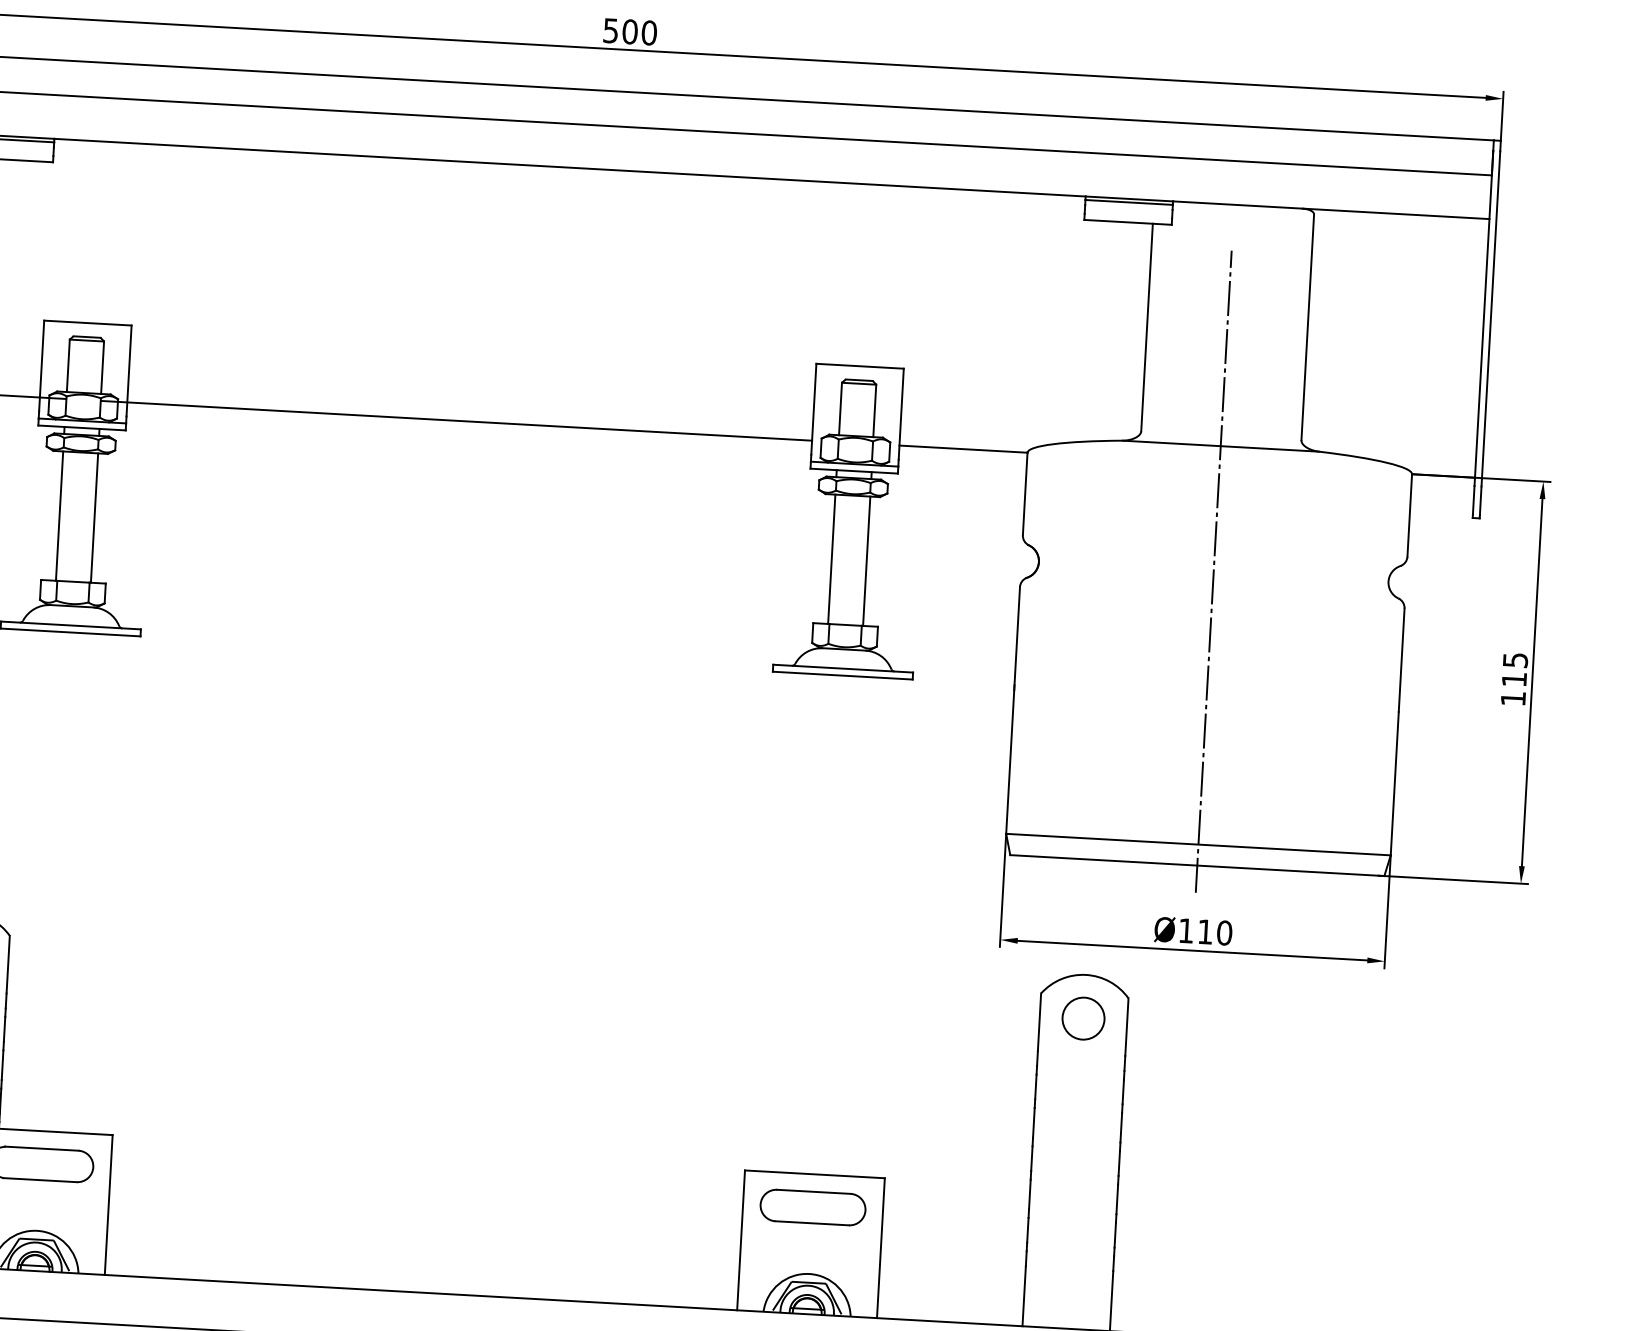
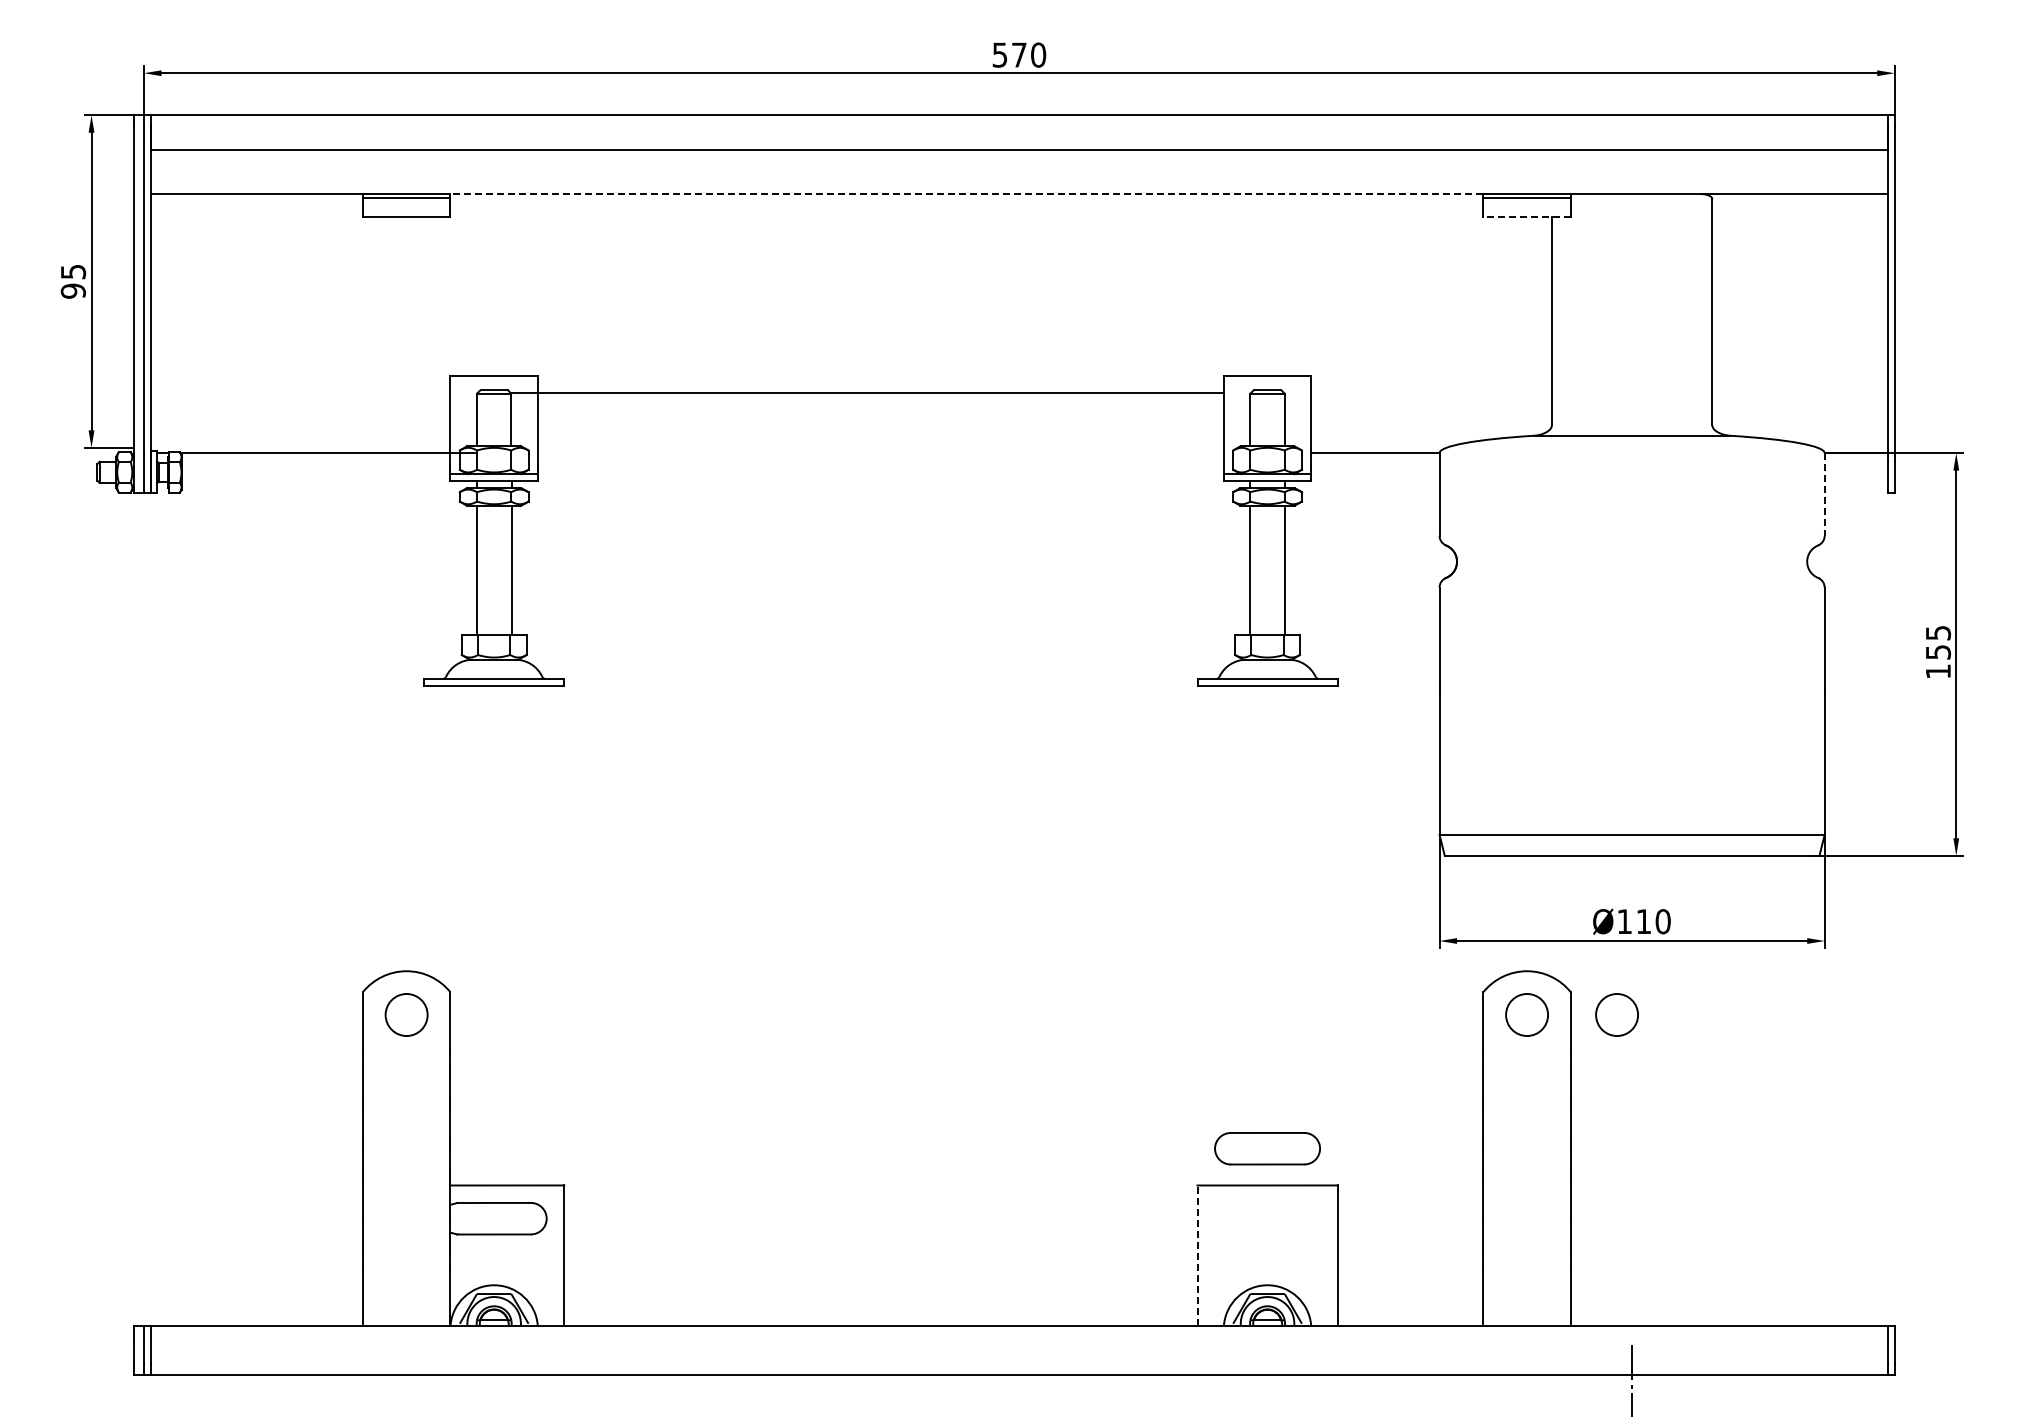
text: (629, 31) -> (1018, 54), 500 -> 570
line: (569, 168) -> (966, 194), solid -> dashed
line: (1128, 222) -> (1527, 217), solid -> dashed
line: (456, 421) -> (867, 393), moved
line: (1409, 515) -> (1824, 494), solid -> dashed
line: (1214, 571) -> (1632, 561), removed
text: (1514, 679) -> (1938, 652), 115 -> 155
circle: (1172, 1023) -> (1616, 1014), added
part: (813, 1207) -> (1267, 1148), moved
line: (741, 1240) -> (1197, 1255), solid -> dashed

